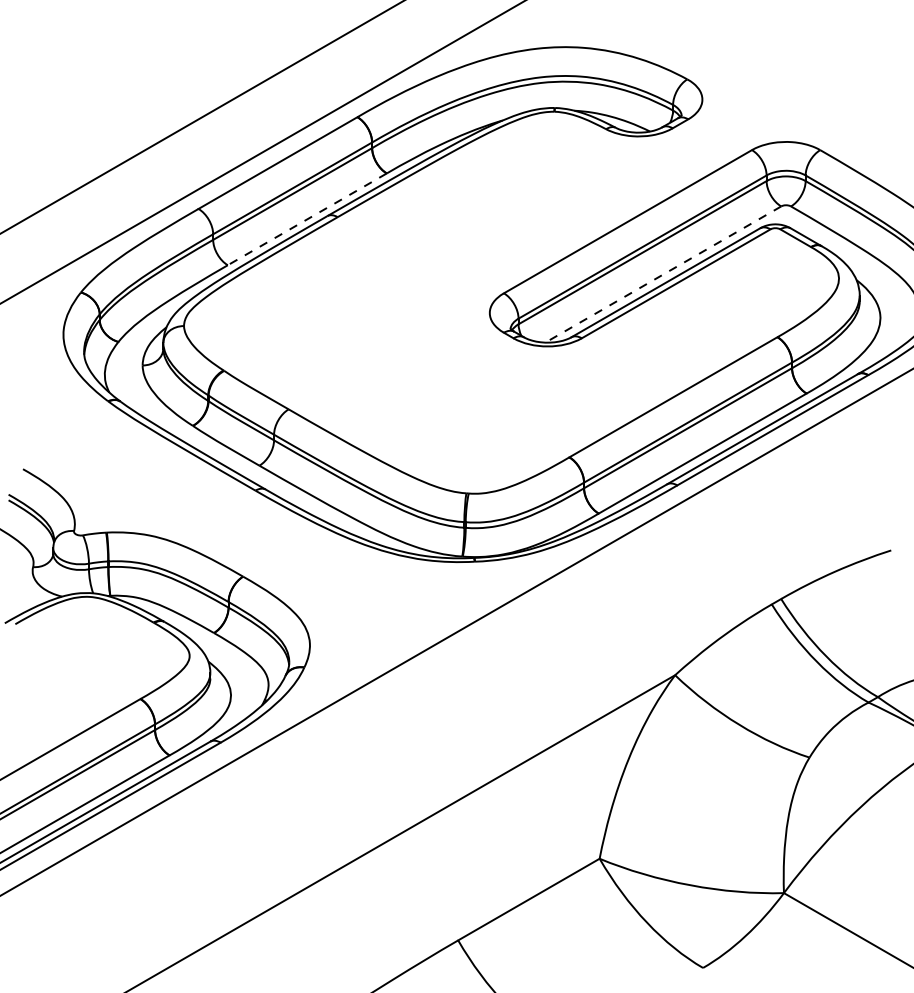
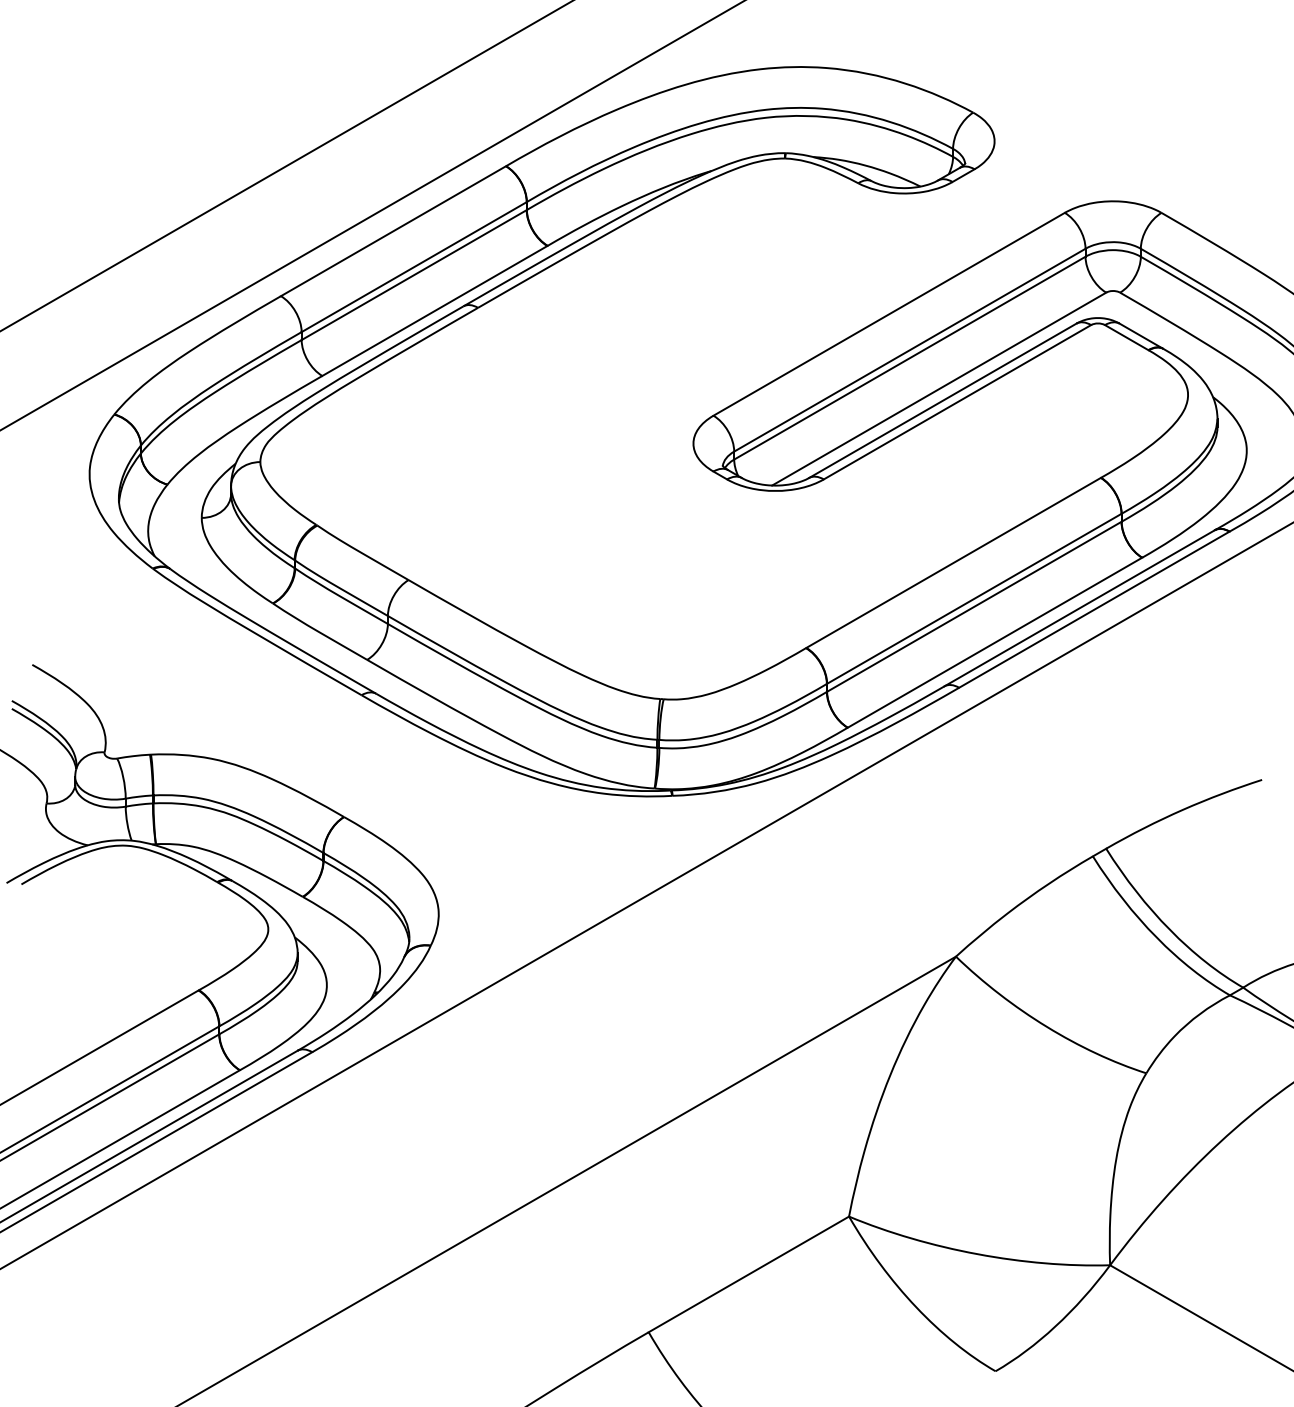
line: (306, 219) -> (434, 311), dashed -> solid
line: (663, 274) -> (939, 389), dashed -> solid

